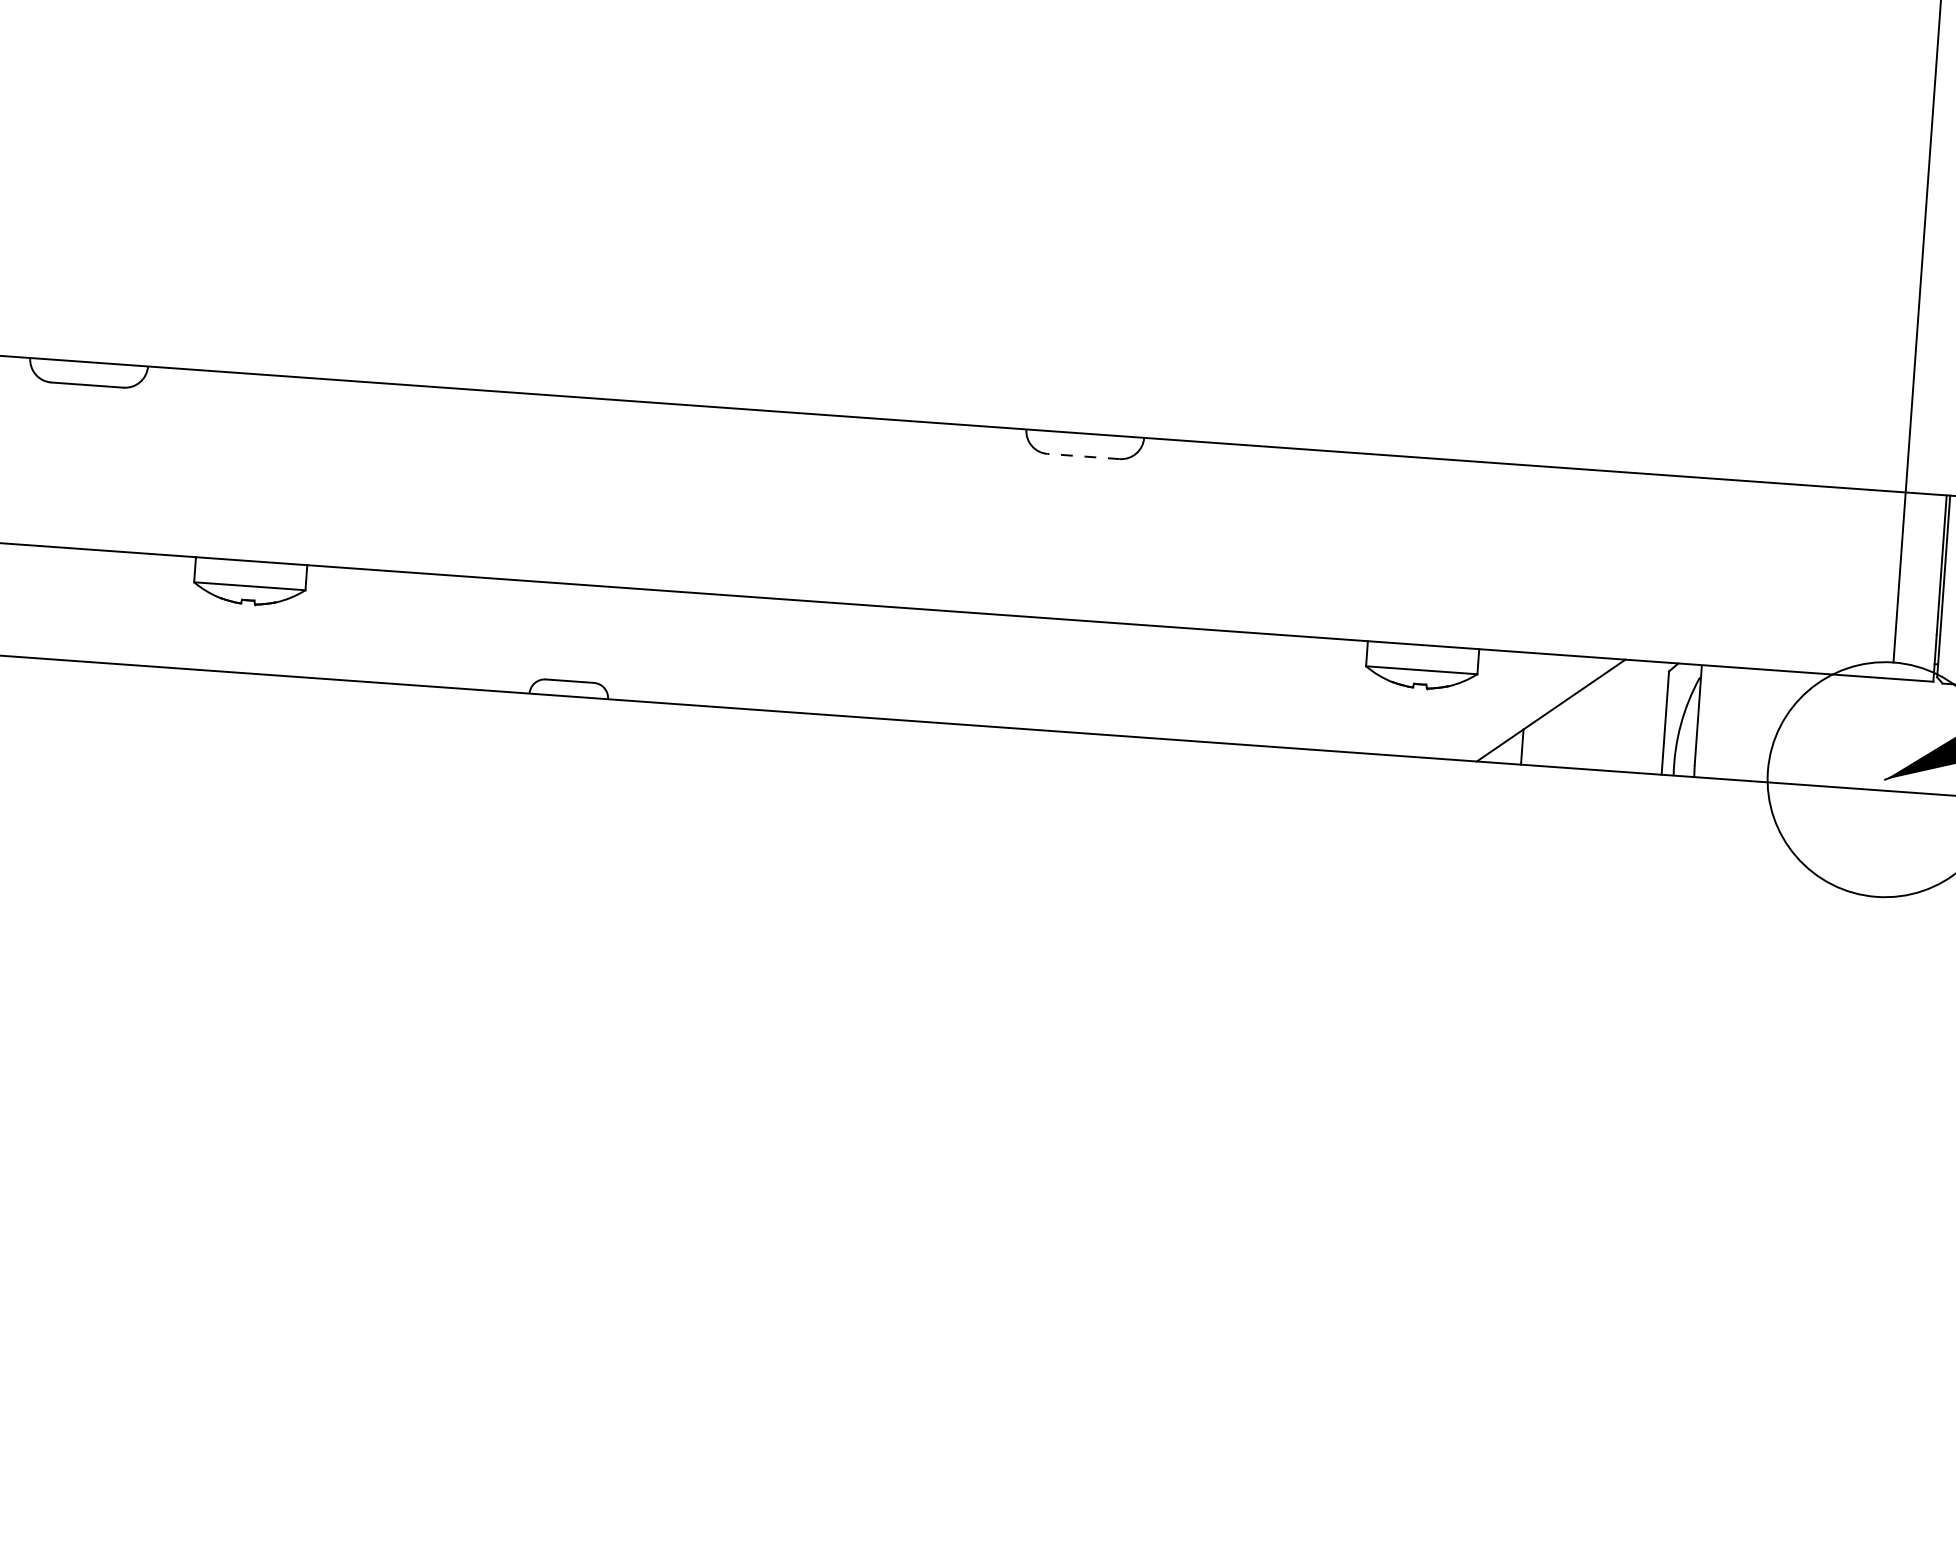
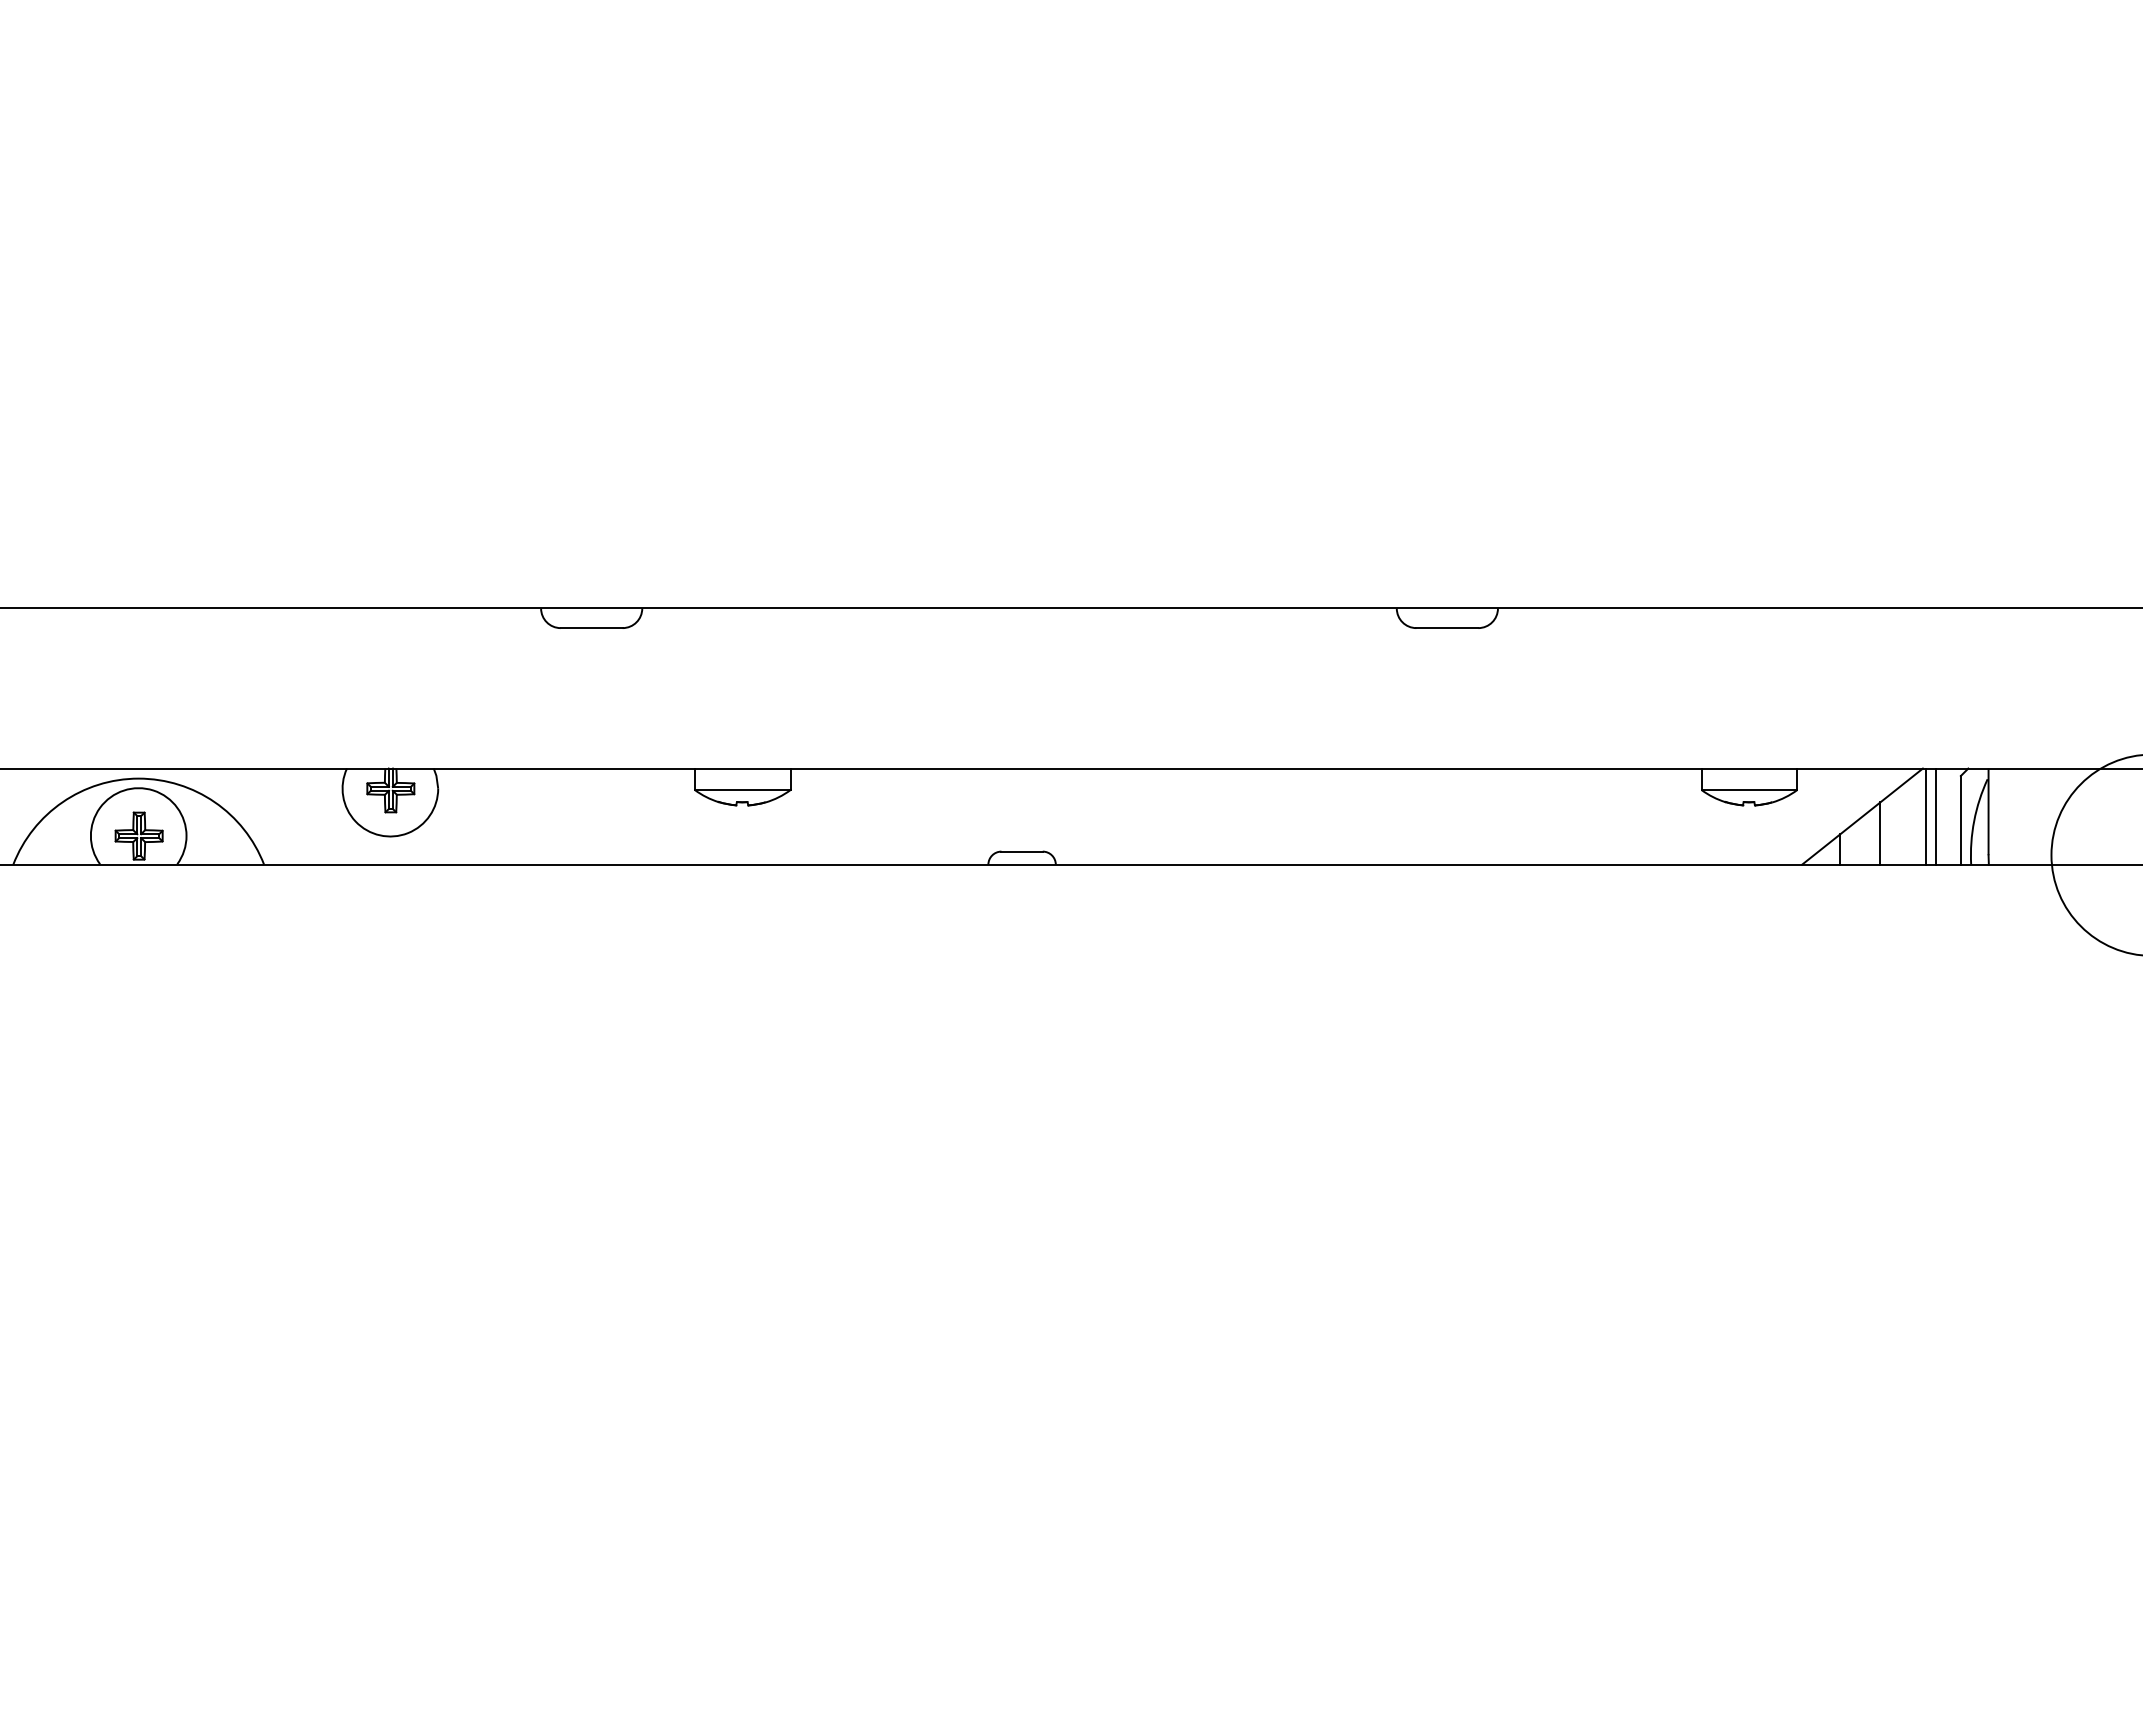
line: (1083, 456) -> (1447, 628), dashed -> solid
line: (1624, 715) -> (1925, 816), added
line: (1636, 716) -> (1935, 816), added
line: (1570, 731) -> (1880, 833), added

